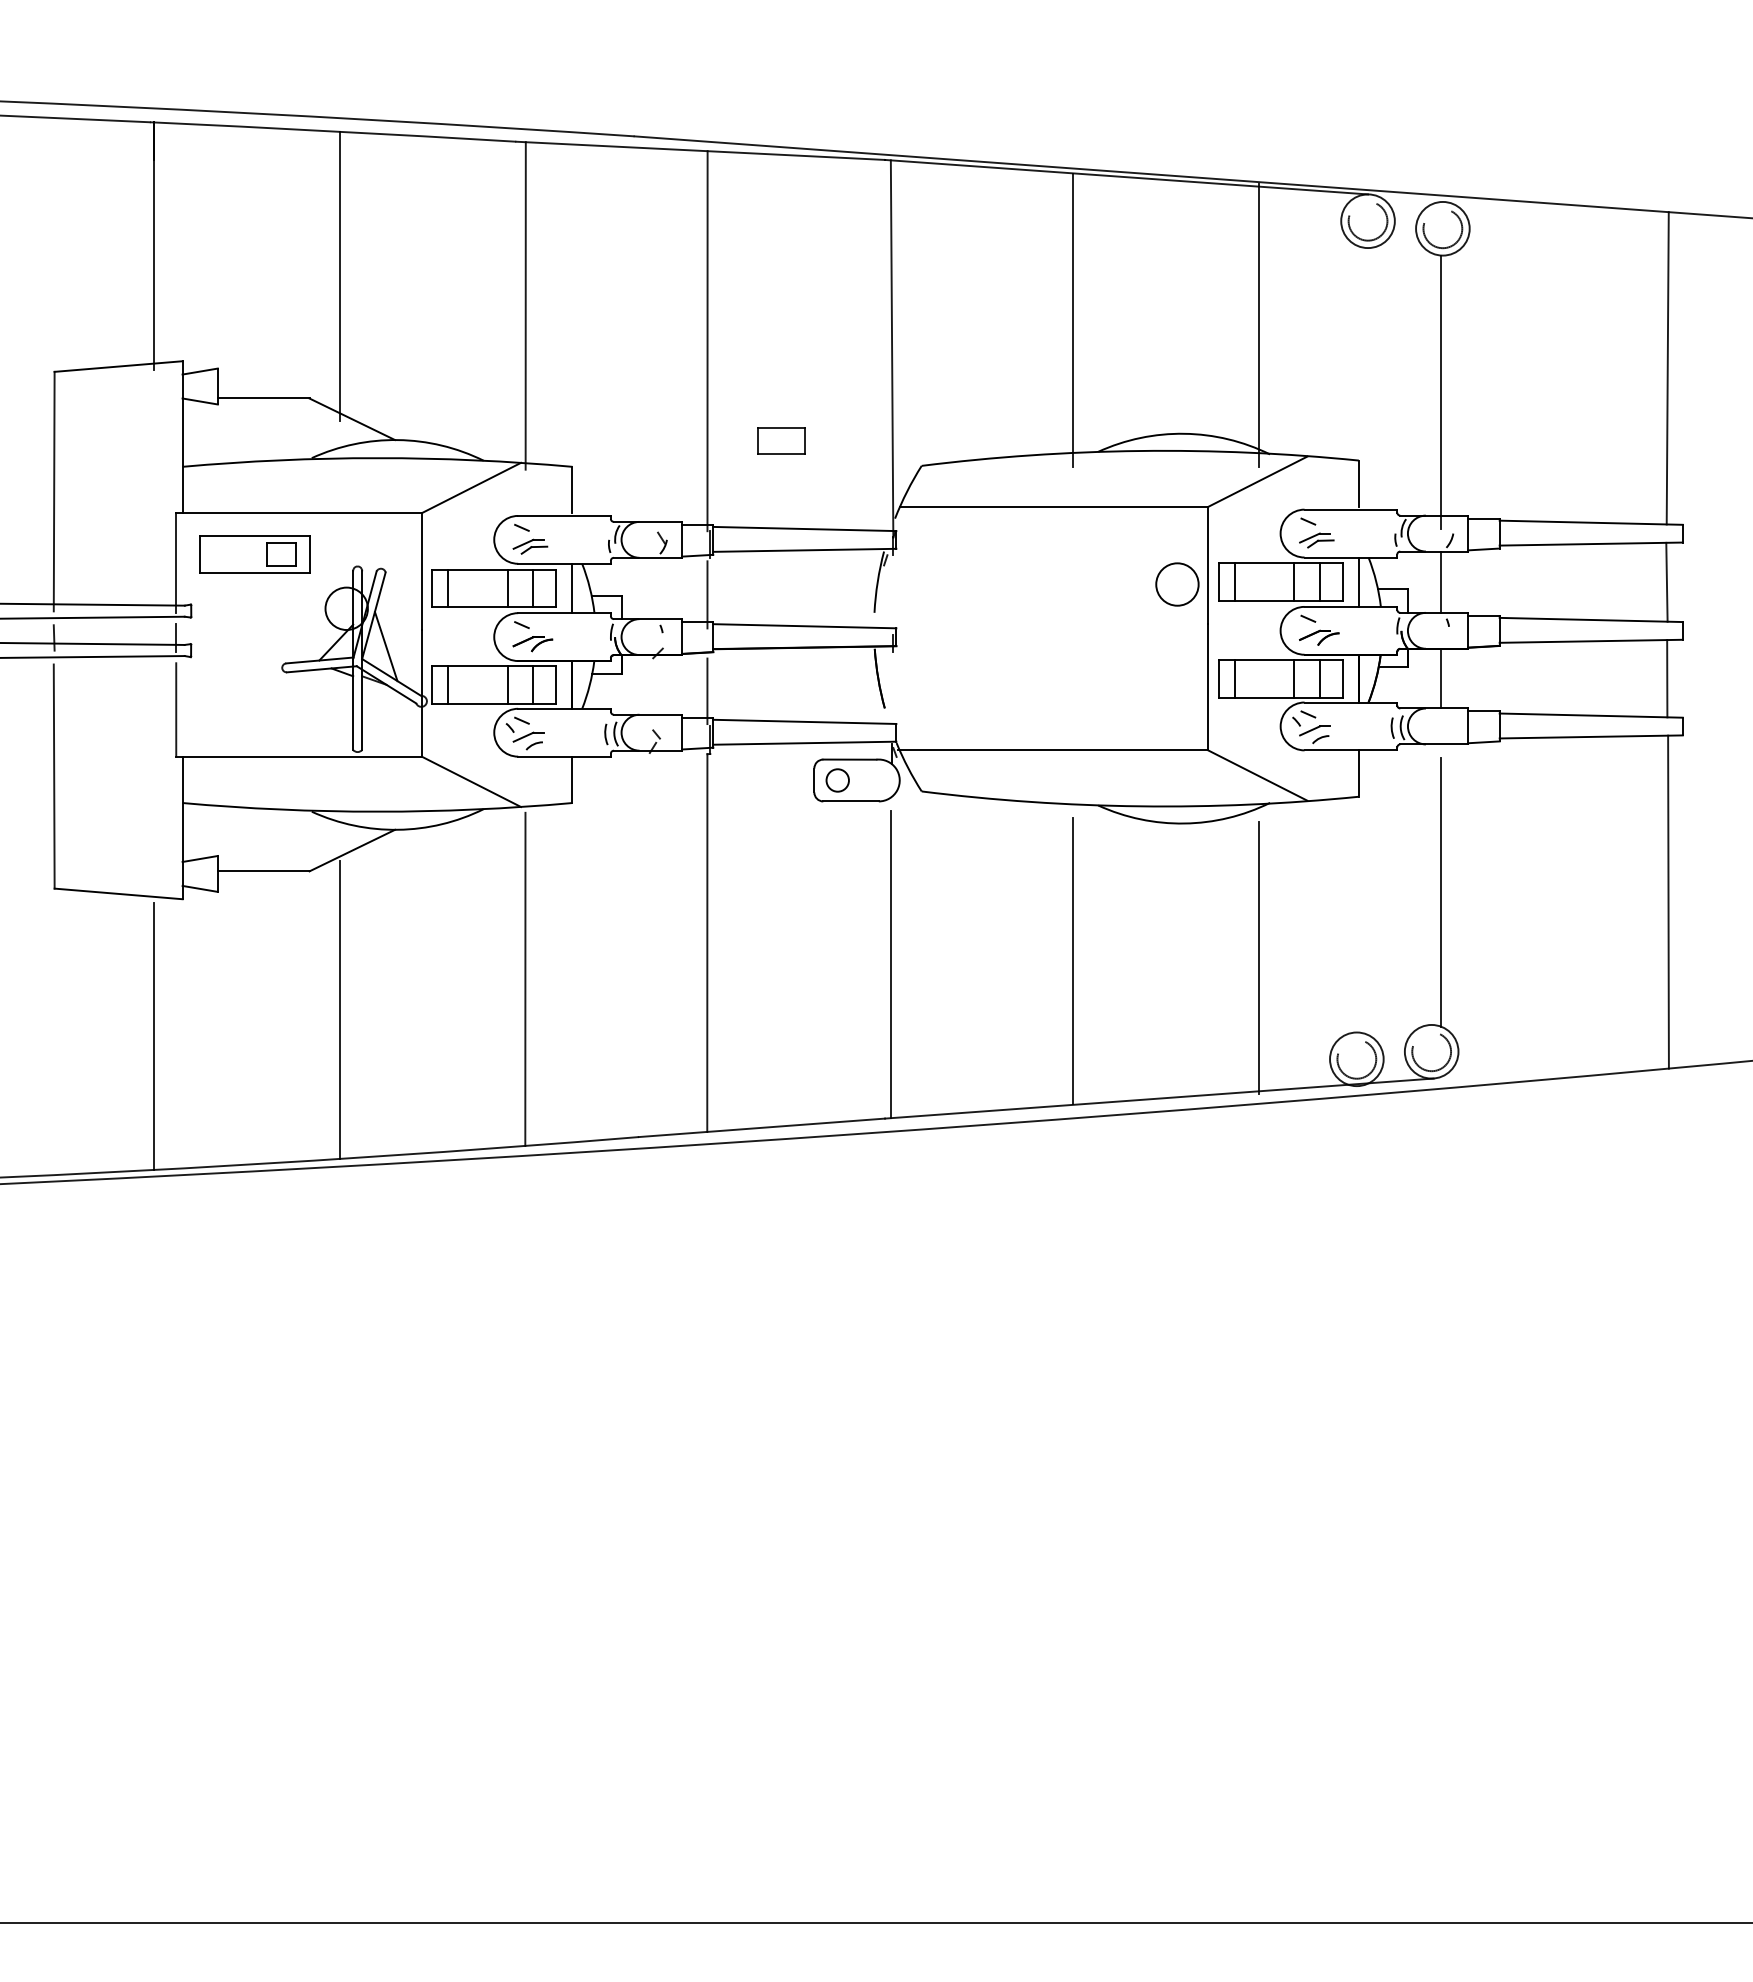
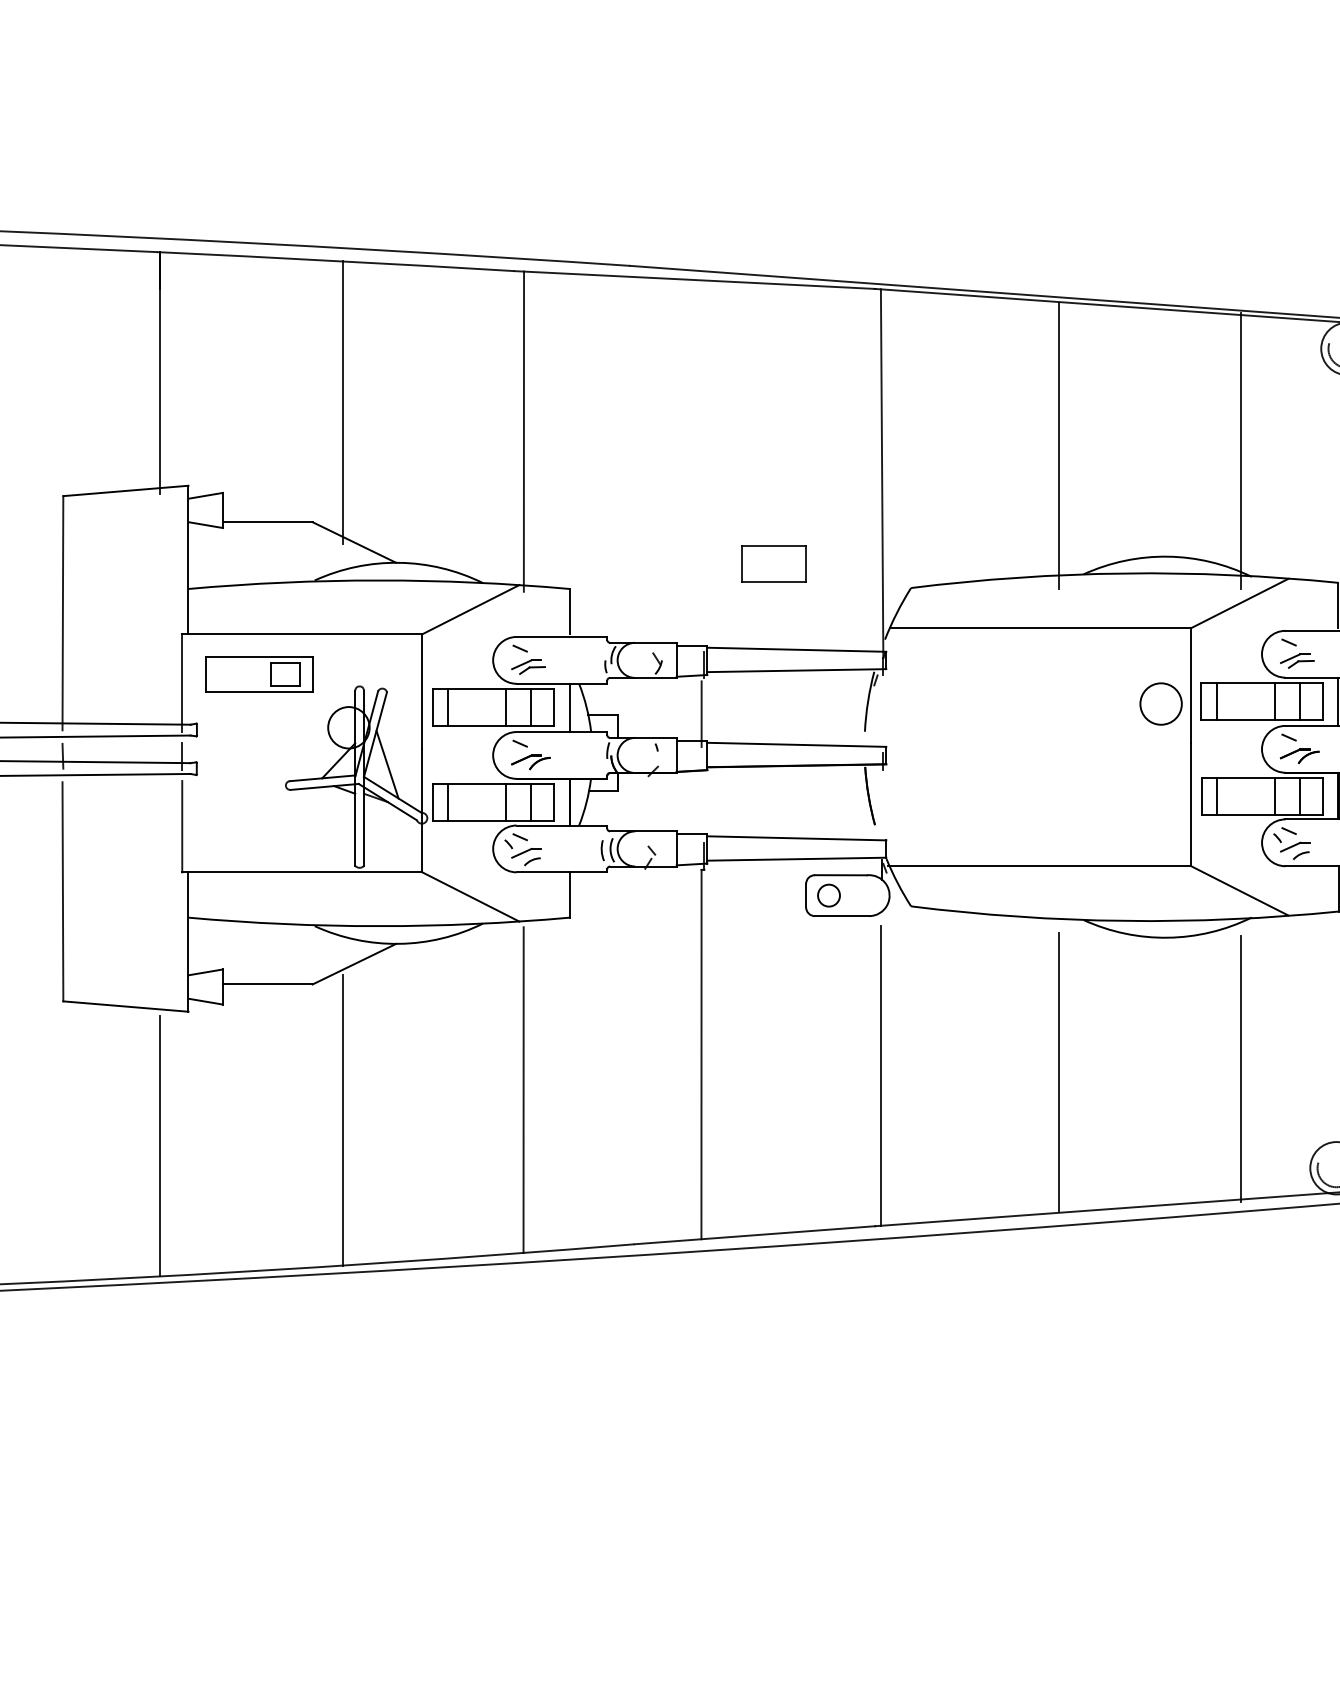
line: (707, 341) -> (701, 466), removed
part: (781, 440) -> (774, 563), size x1.4
line: (707, 691) -> (701, 808), removed

